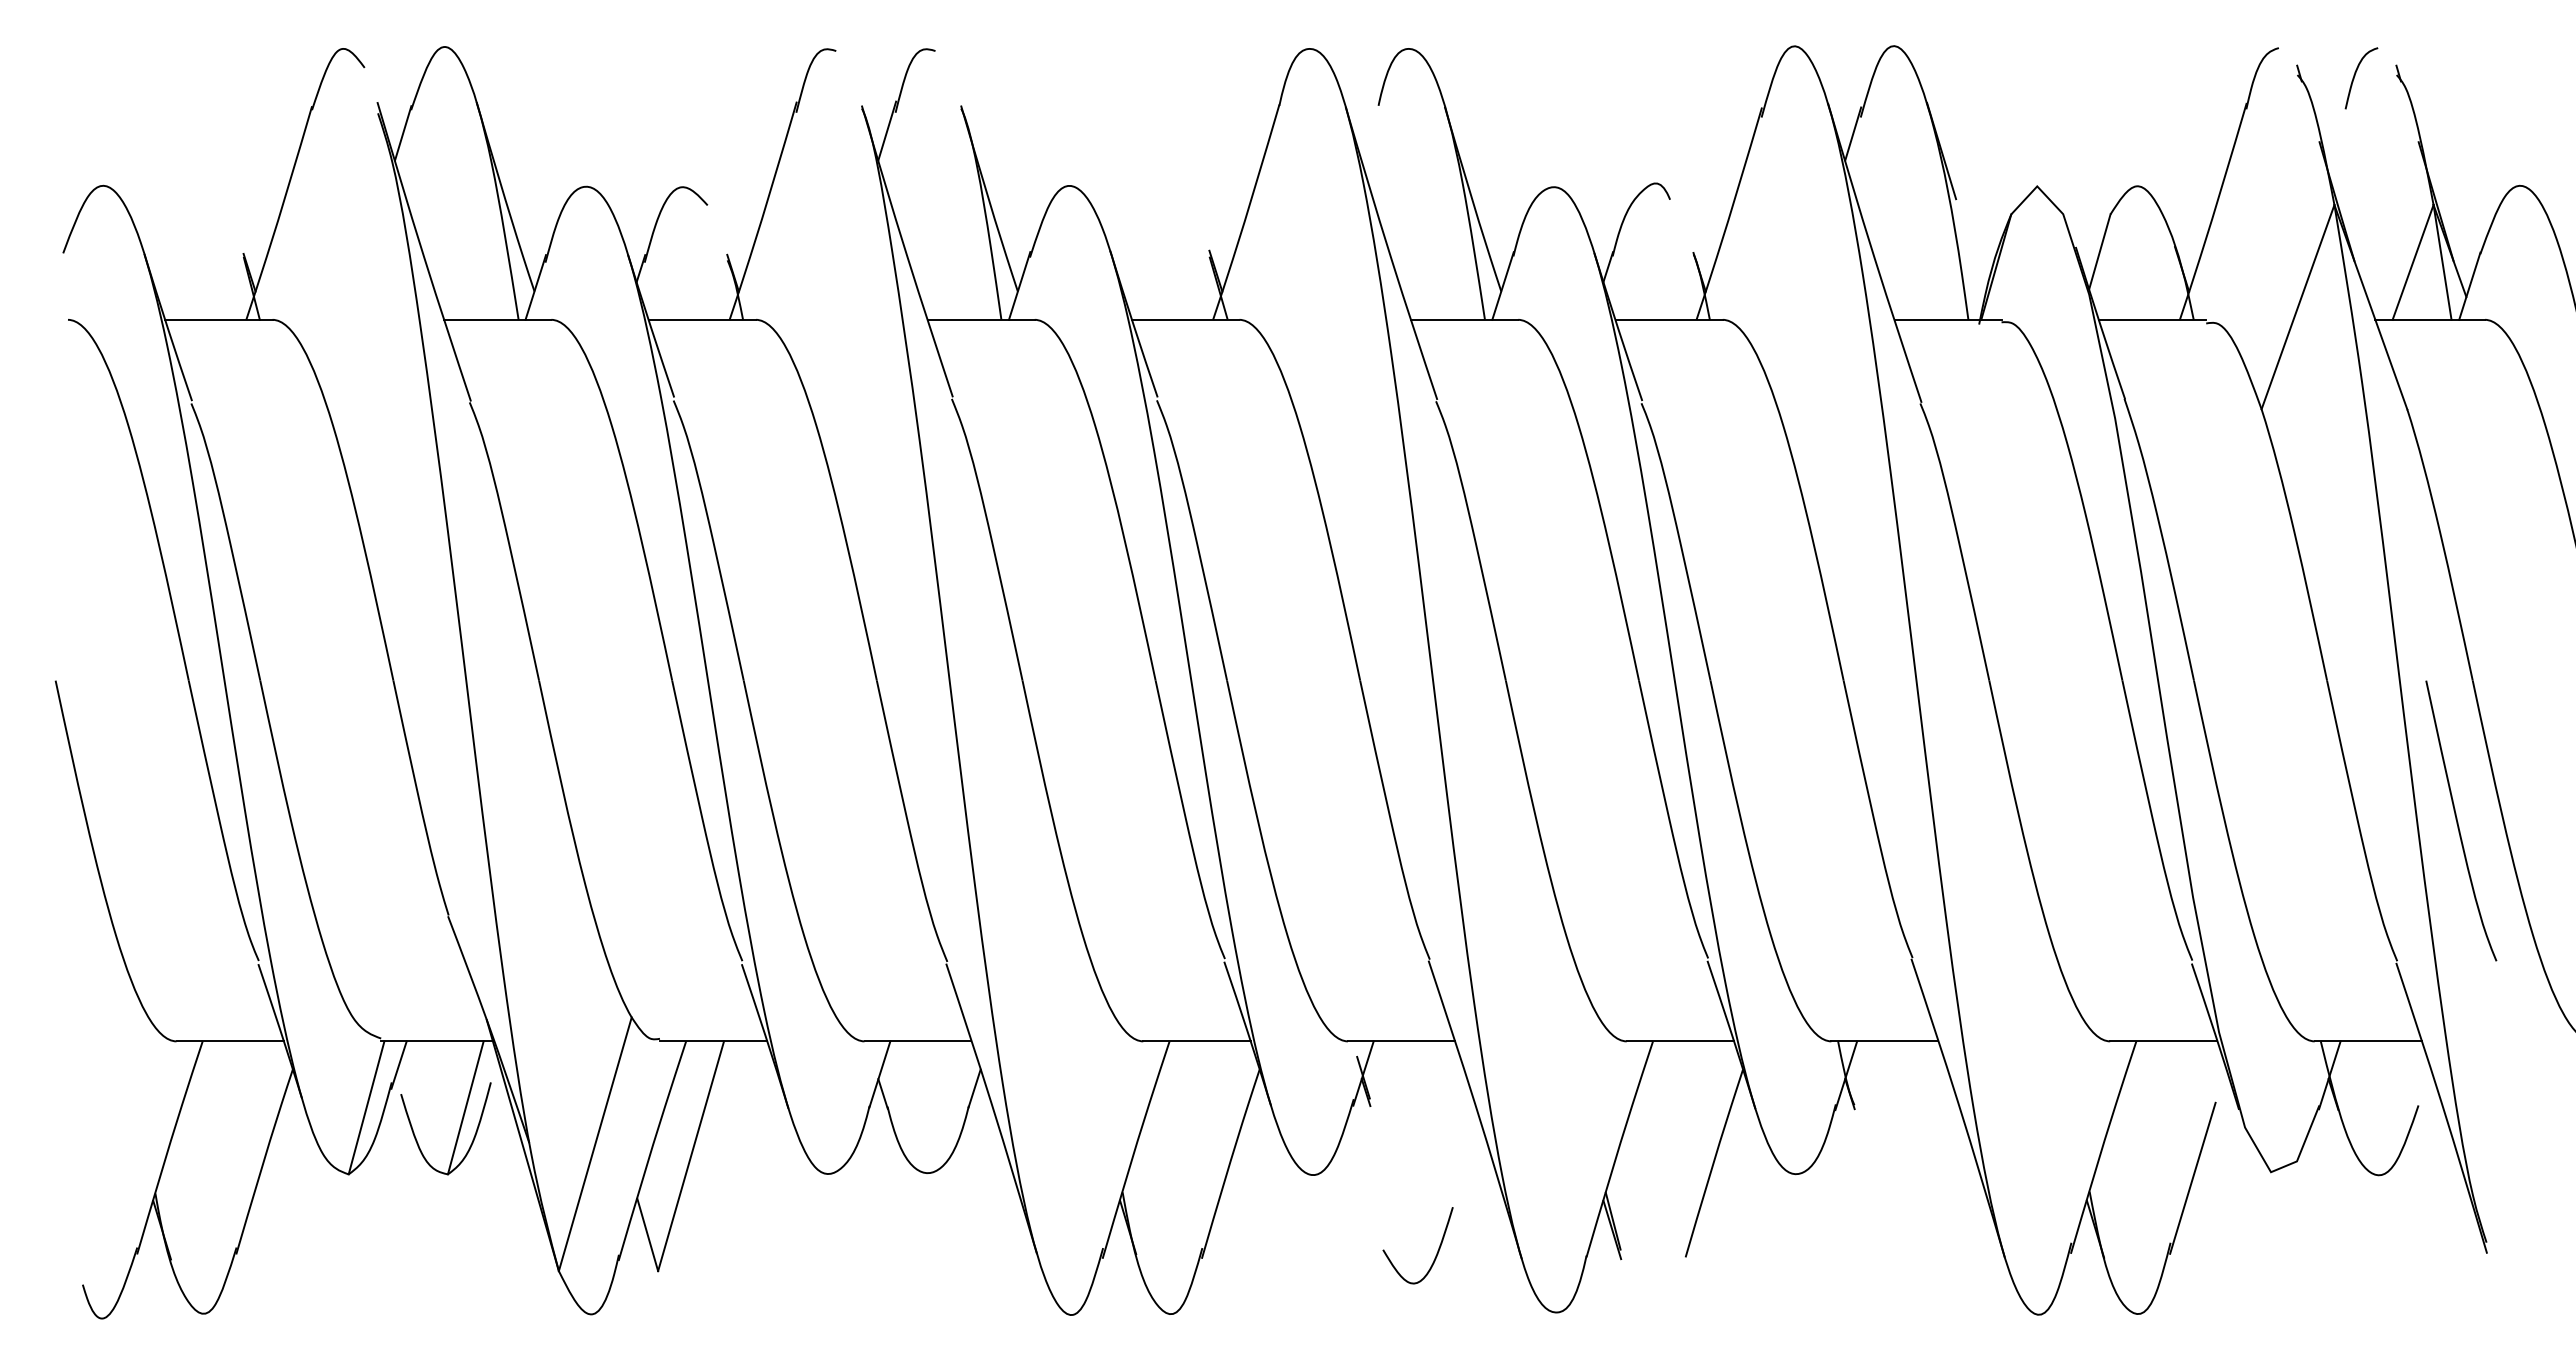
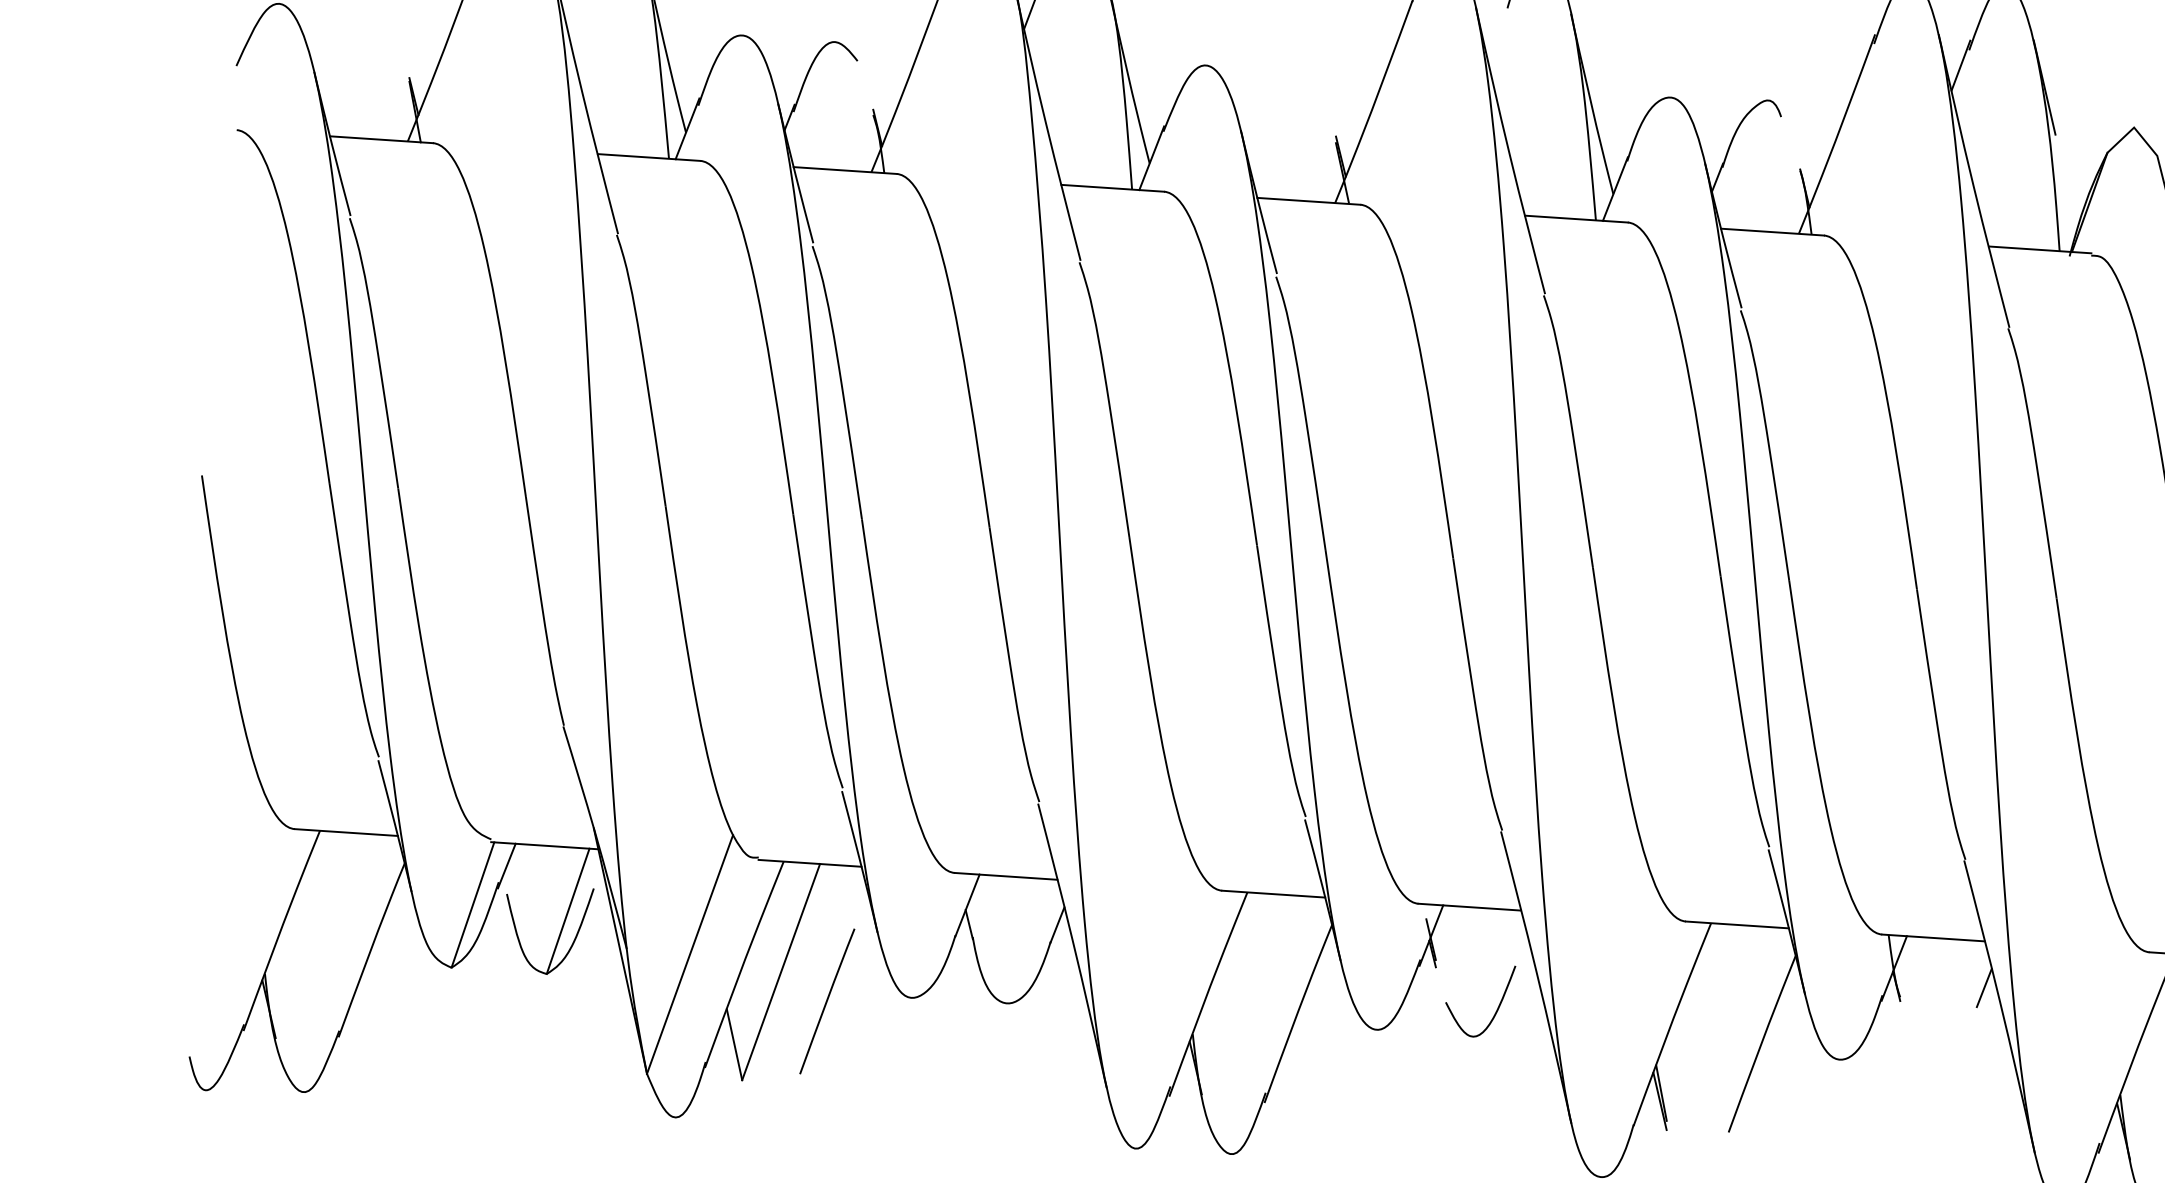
line: (1940, 1089) -> (1983, 987), added
line: (740, 1183) -> (826, 1001), added
curve: (1435, 1255) -> (1495, 1011), moved

